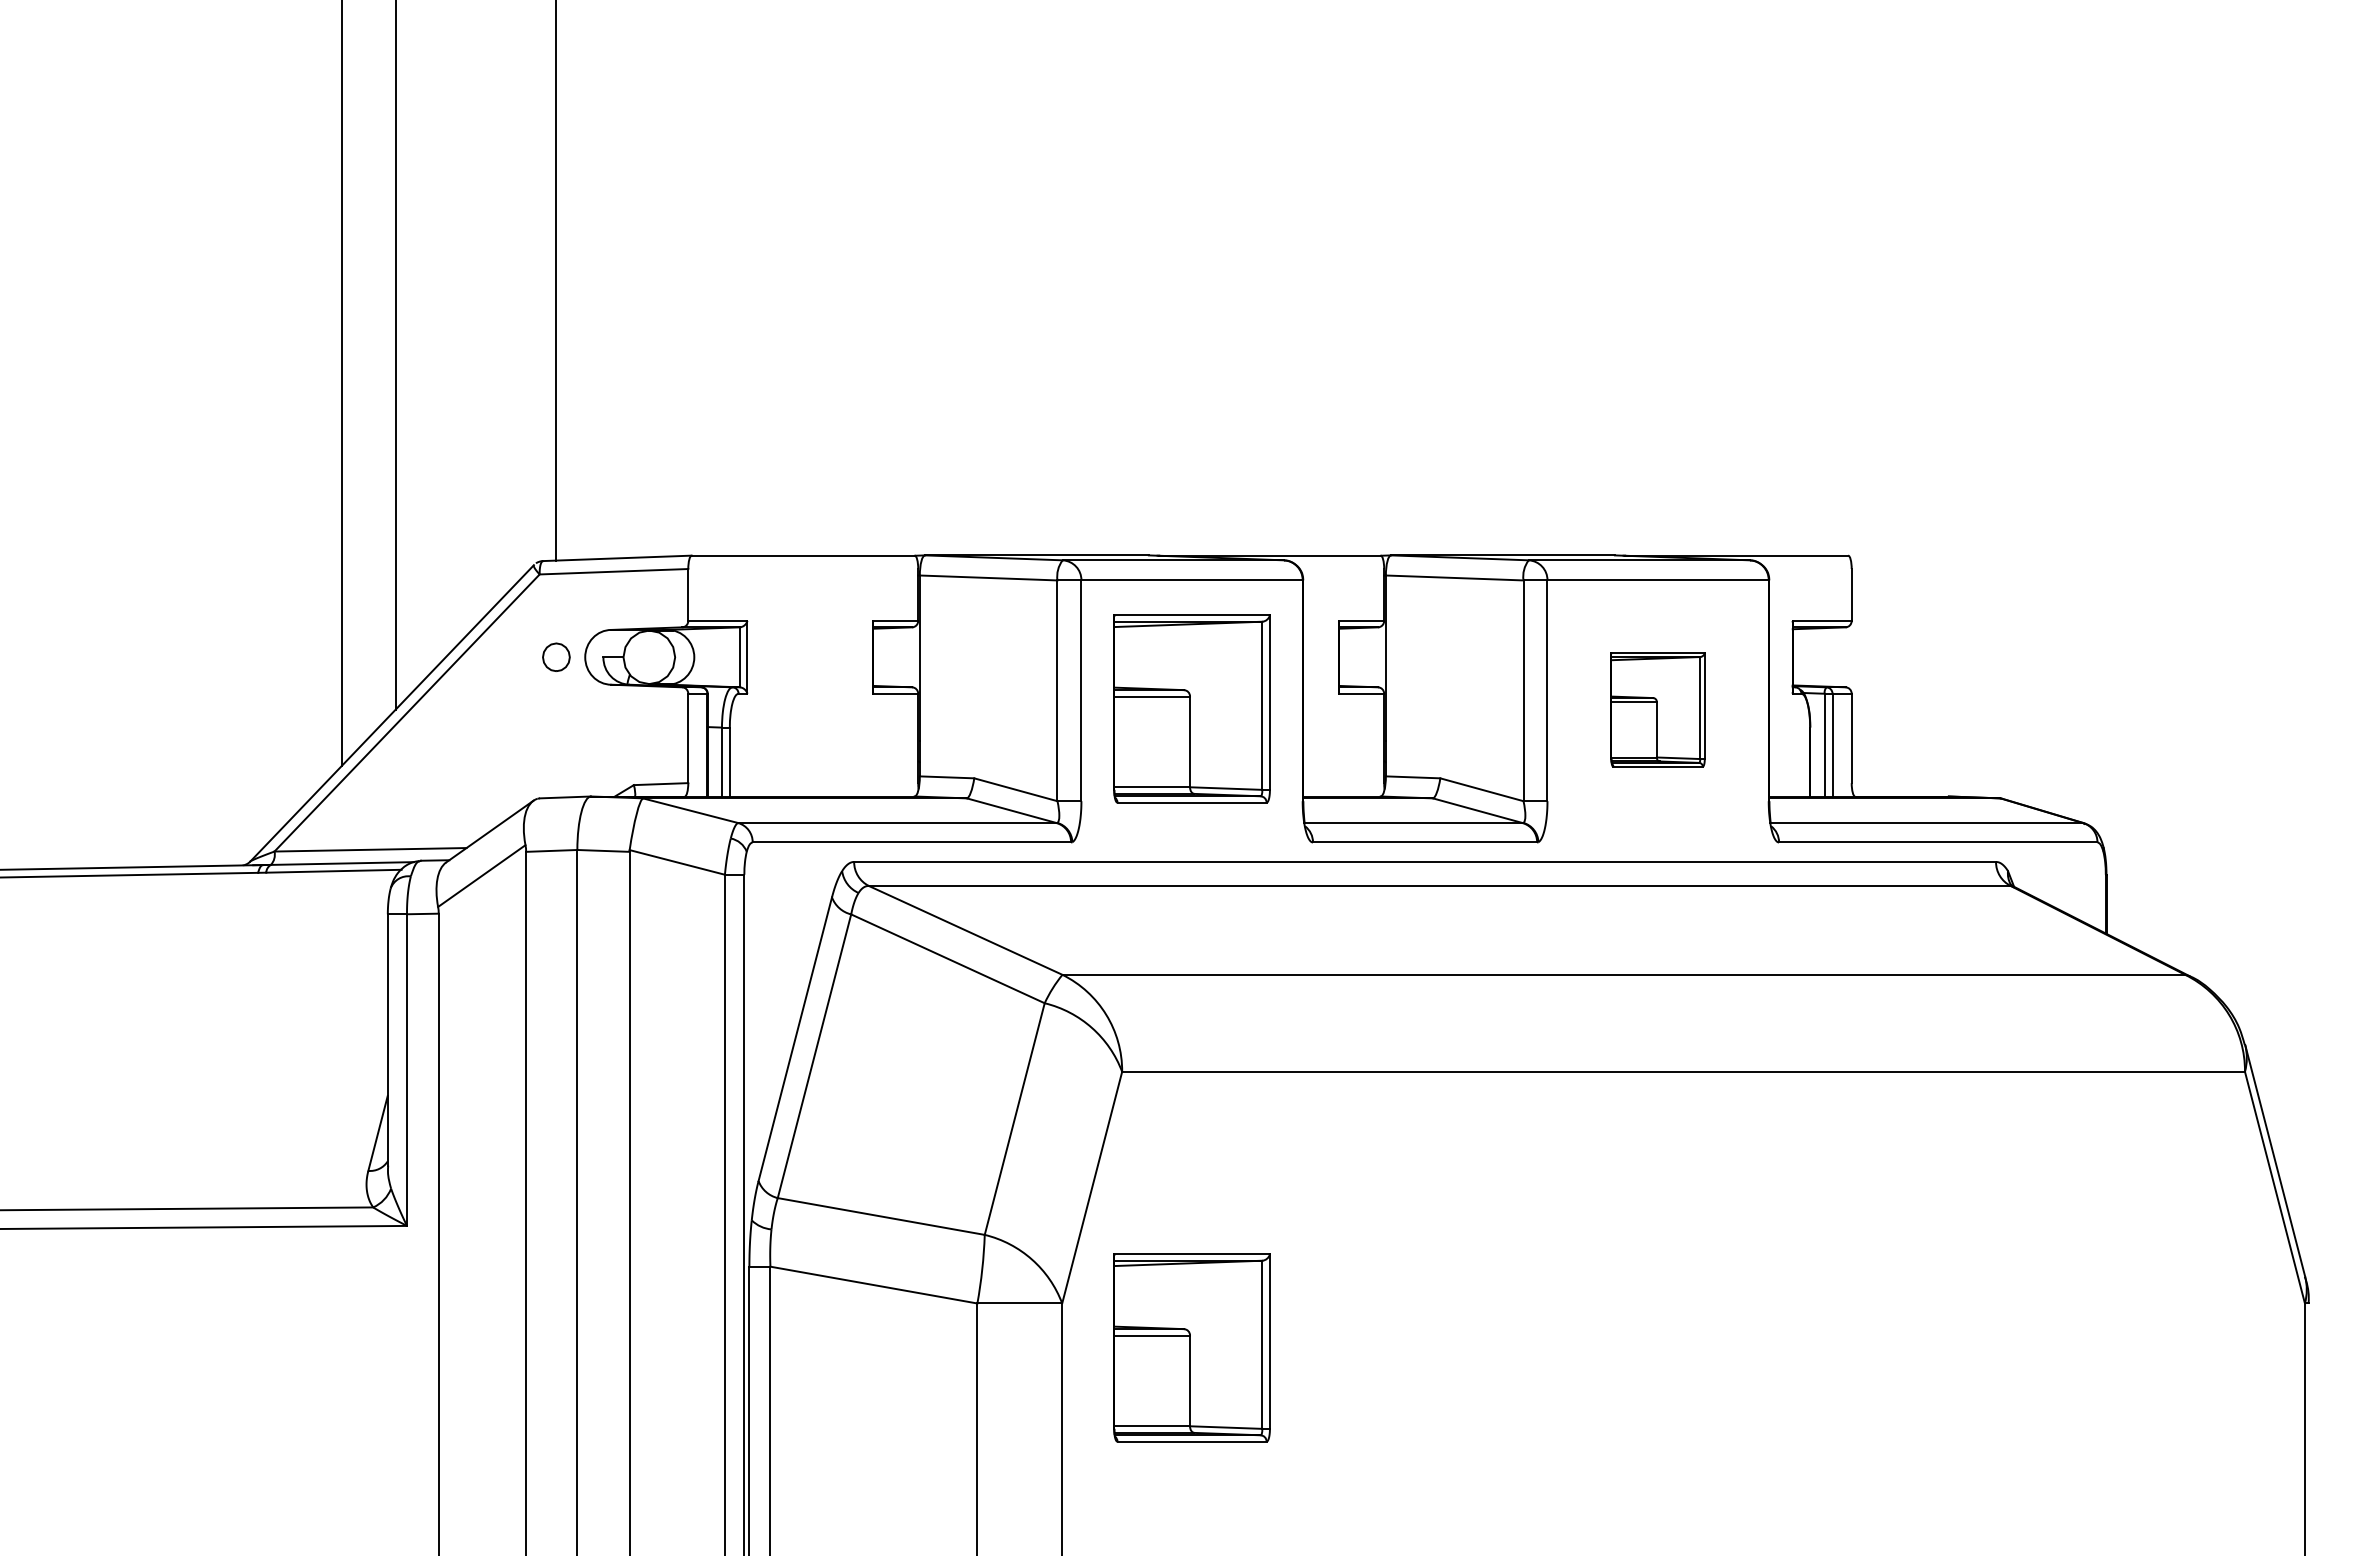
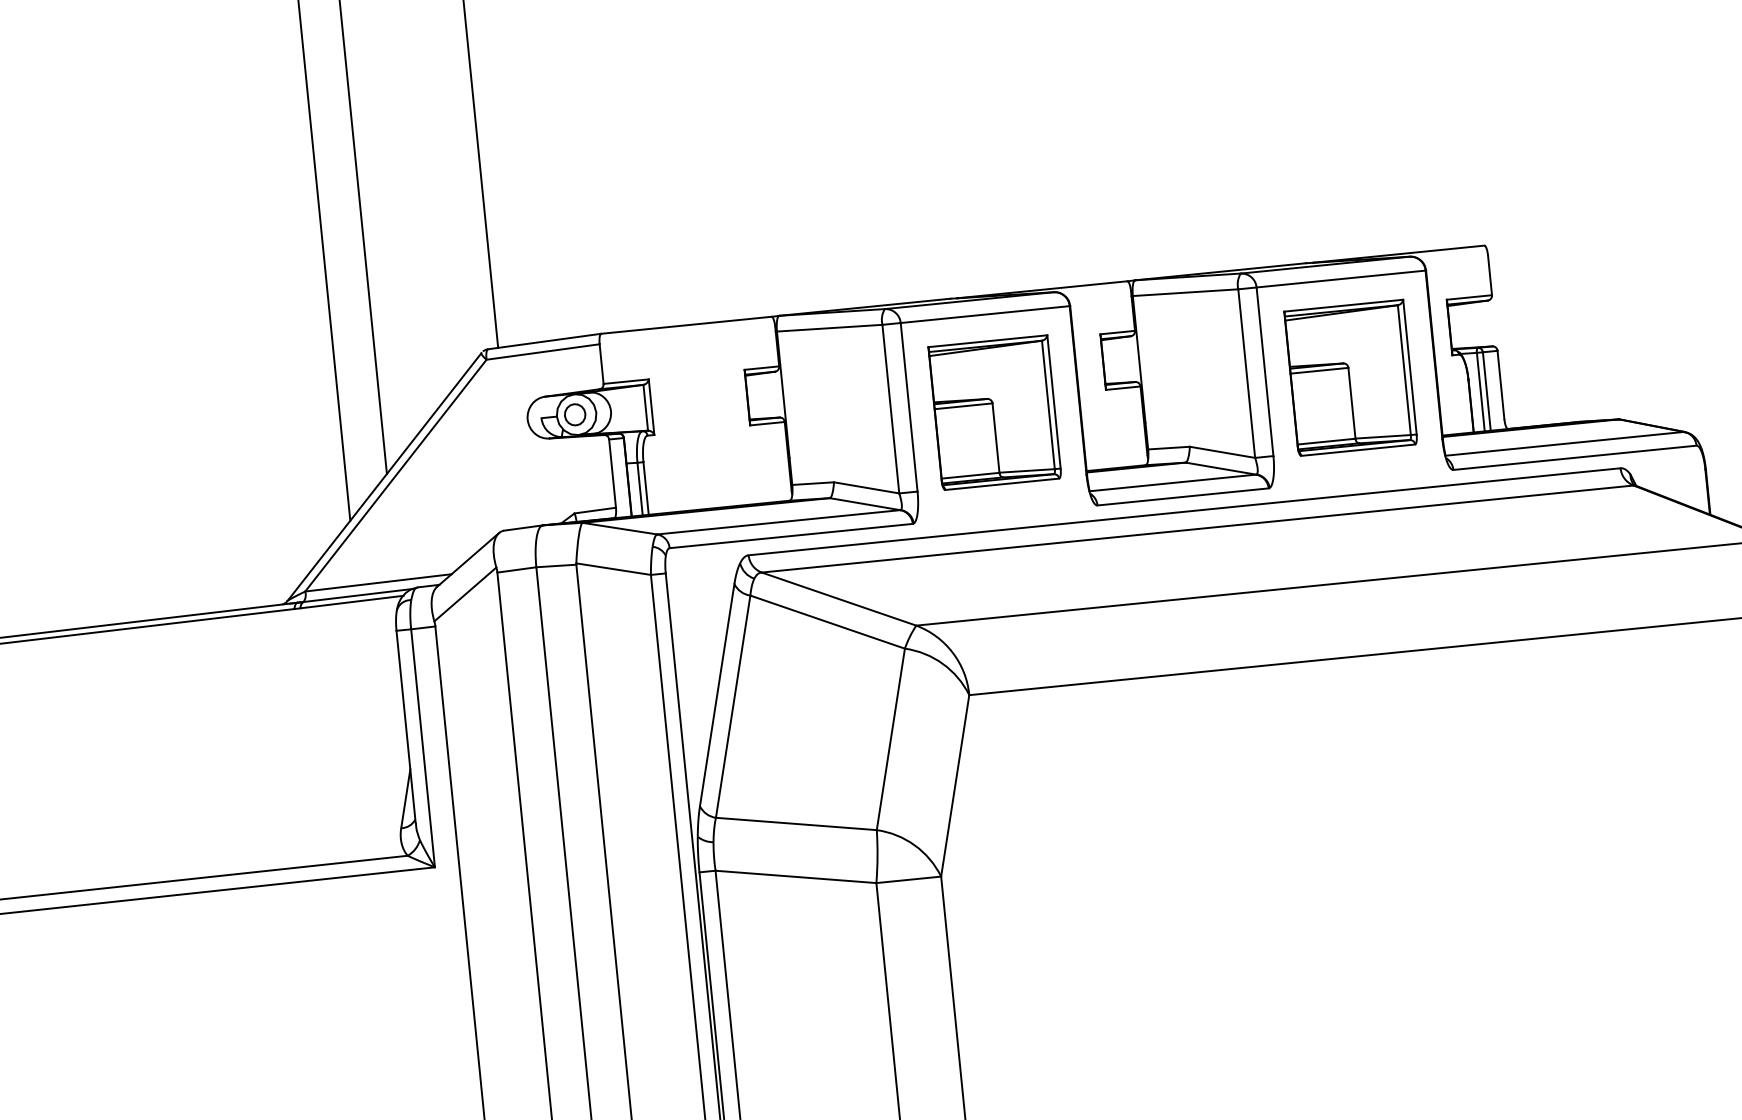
part: (556, 656) -> (575, 414), moved
part: (1657, 709) -> (1350, 377), size x1.67
part: (1191, 1347) -> (1043, 900), removed

